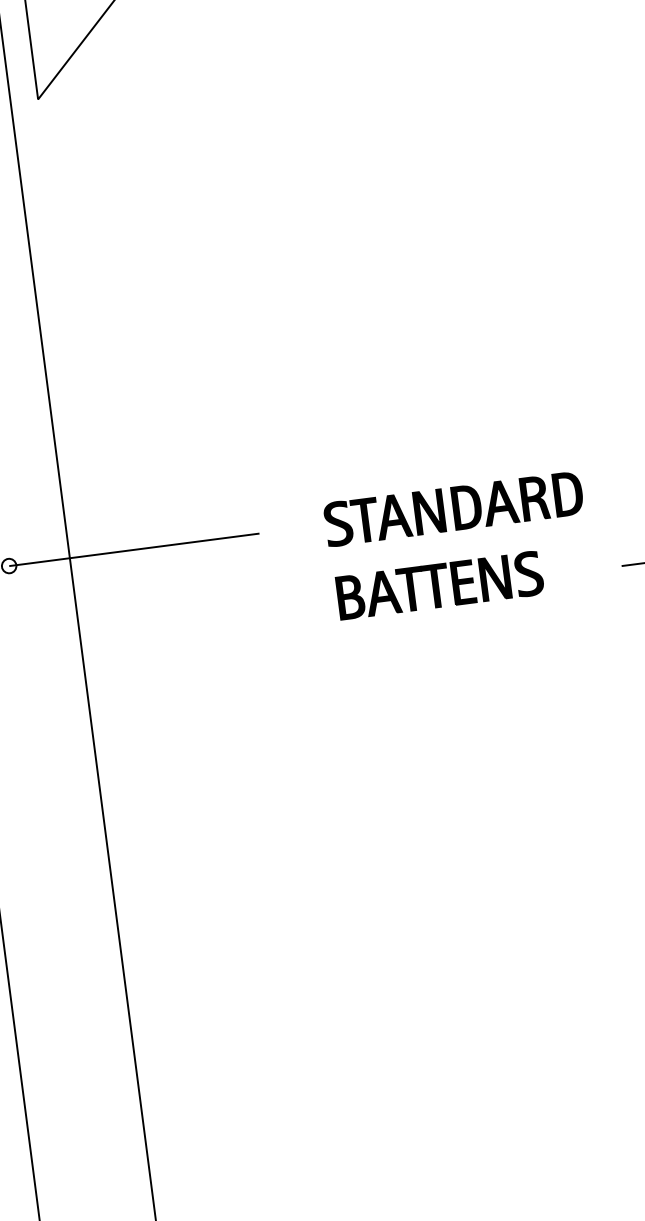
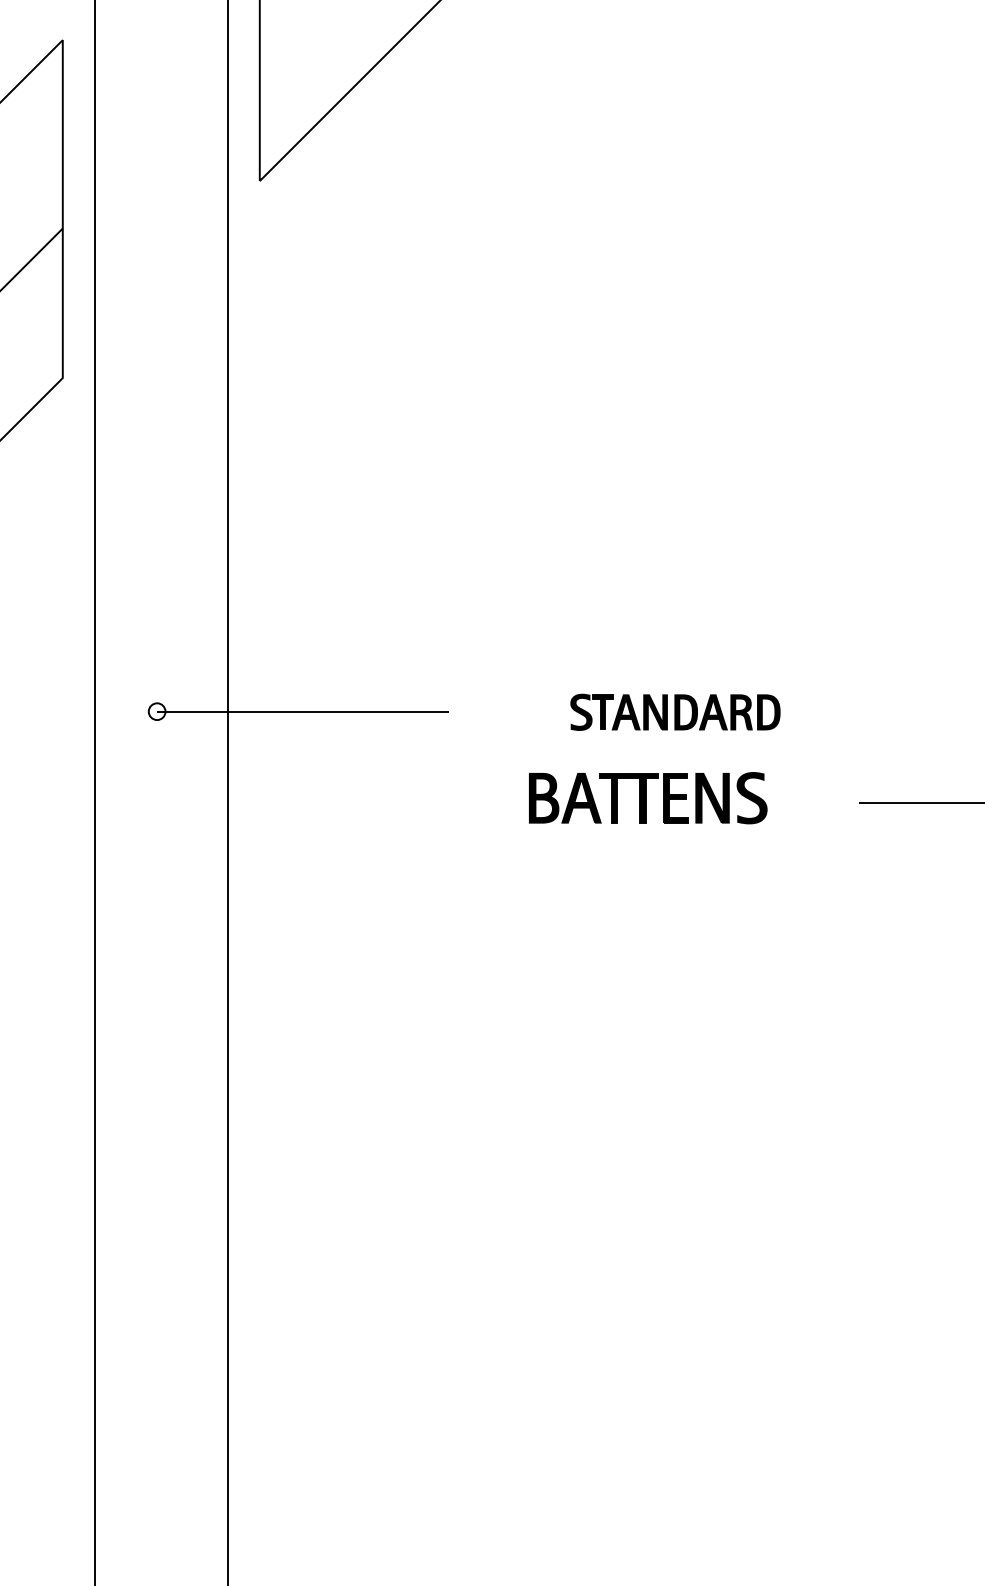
part: (453, 509) -> (675, 712), size x0.7

